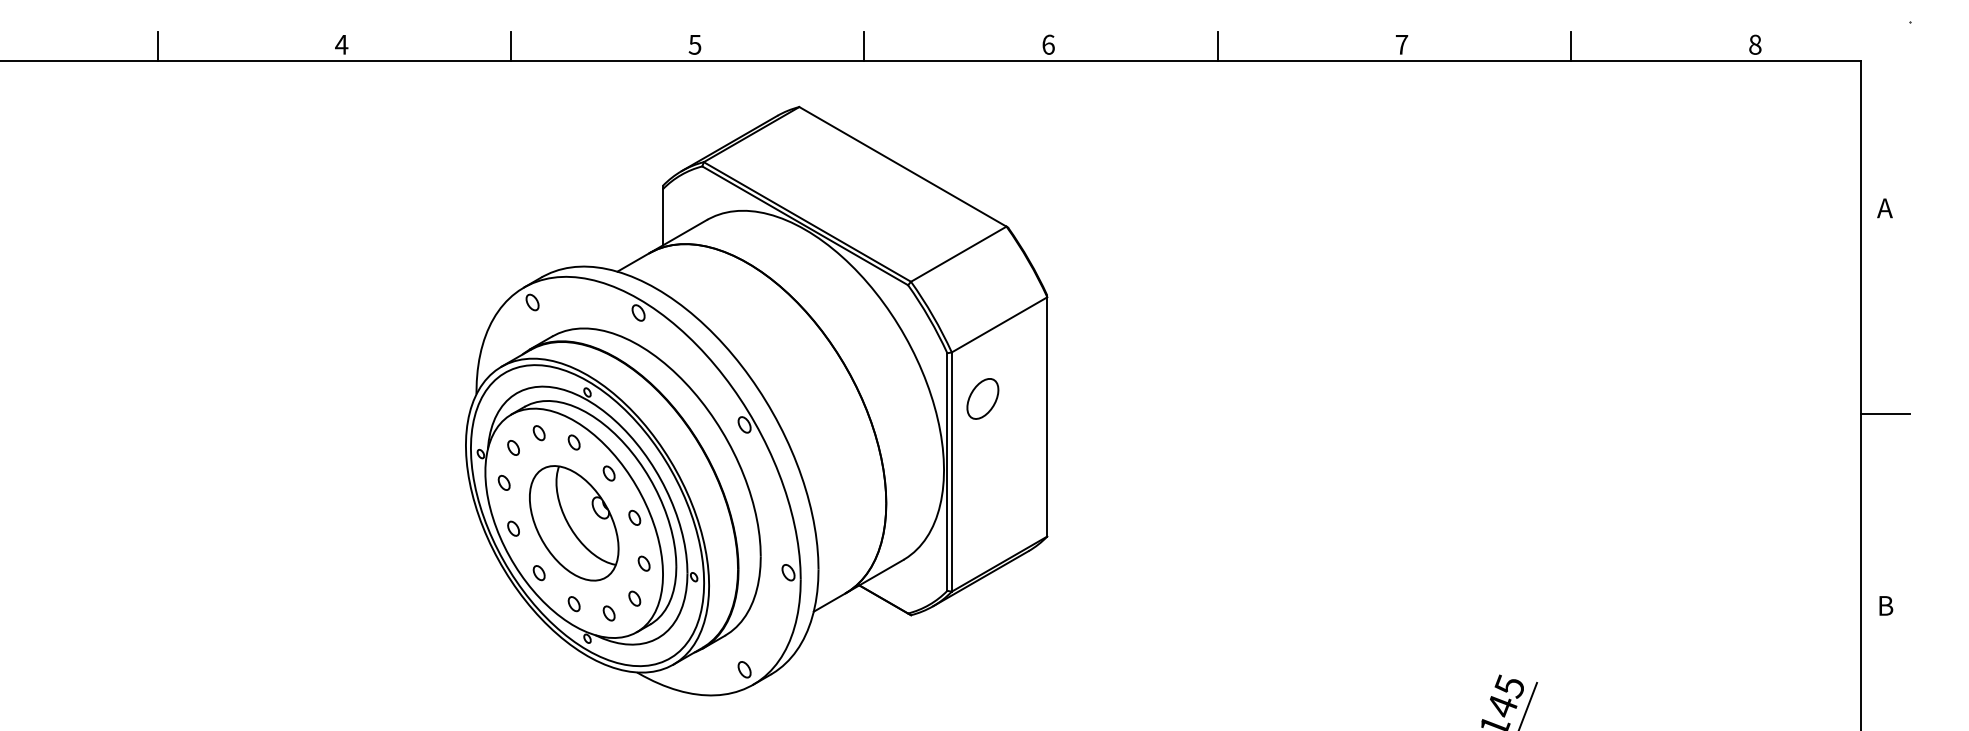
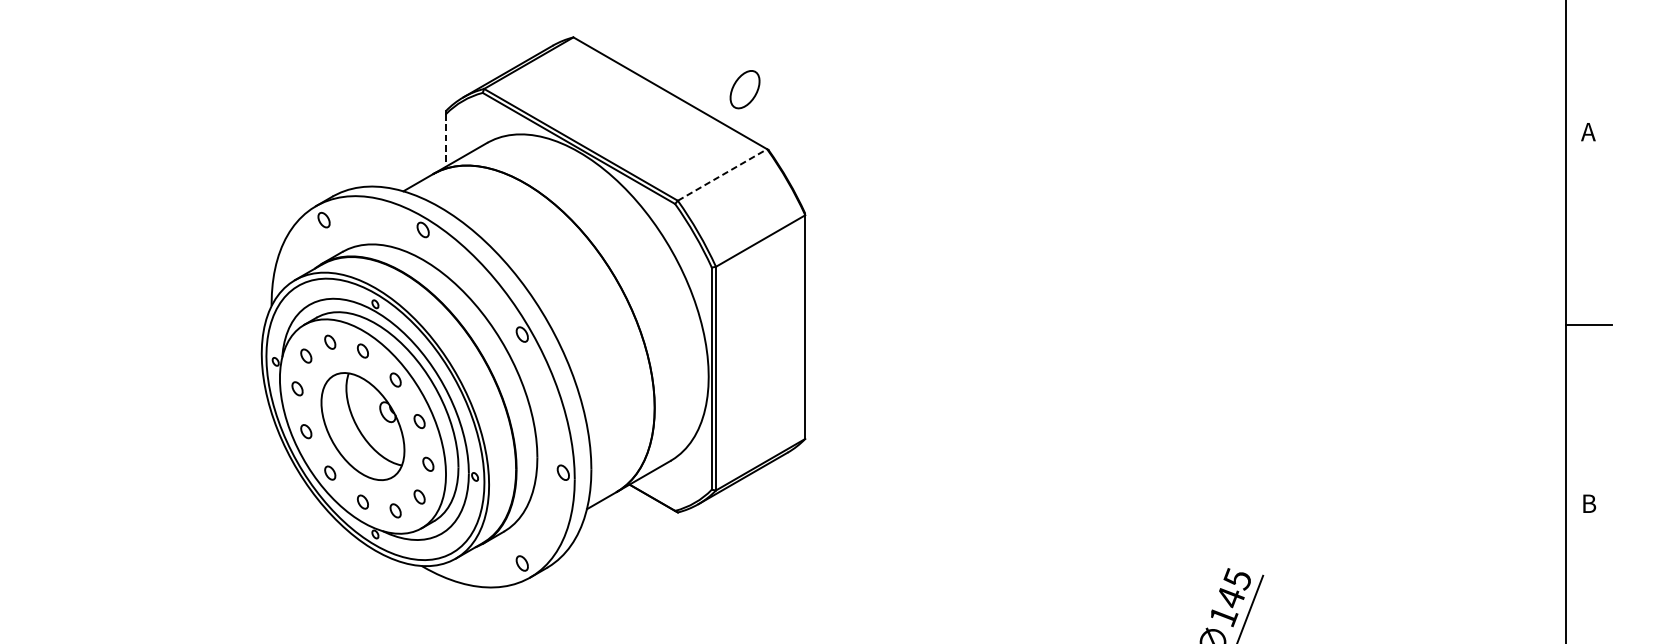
line: (663, 217) -> (446, 140), solid -> dashed
line: (959, 253) -> (723, 174), solid -> dashed
part: (982, 398) -> (744, 89), moved

